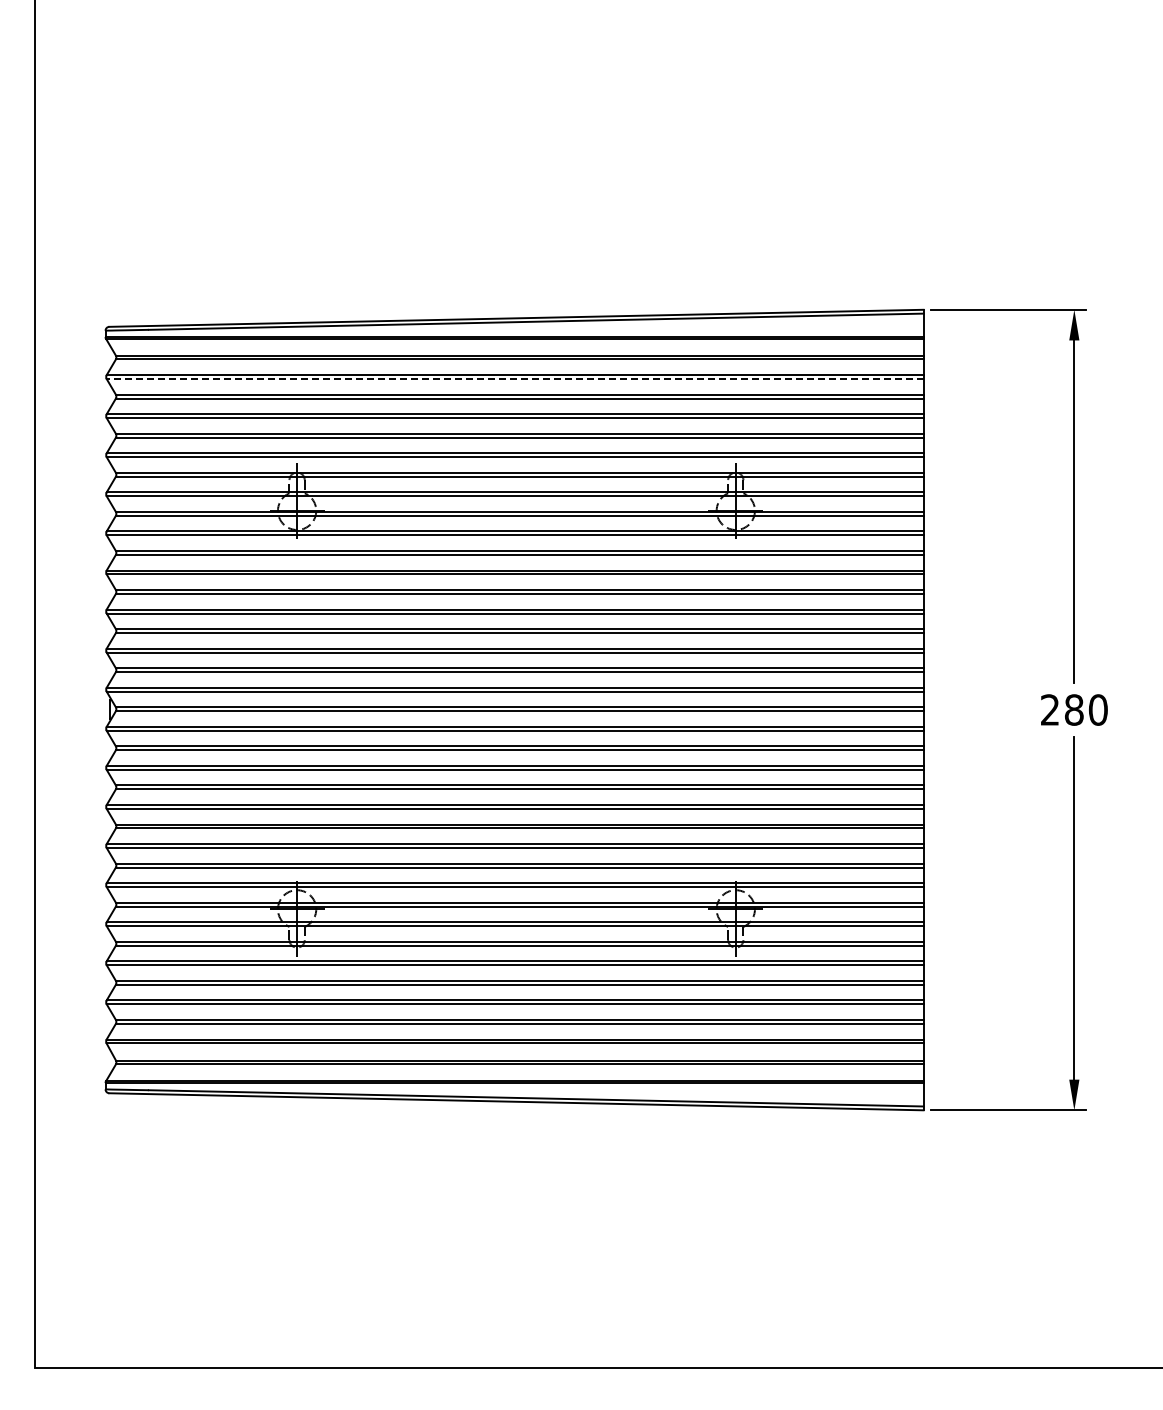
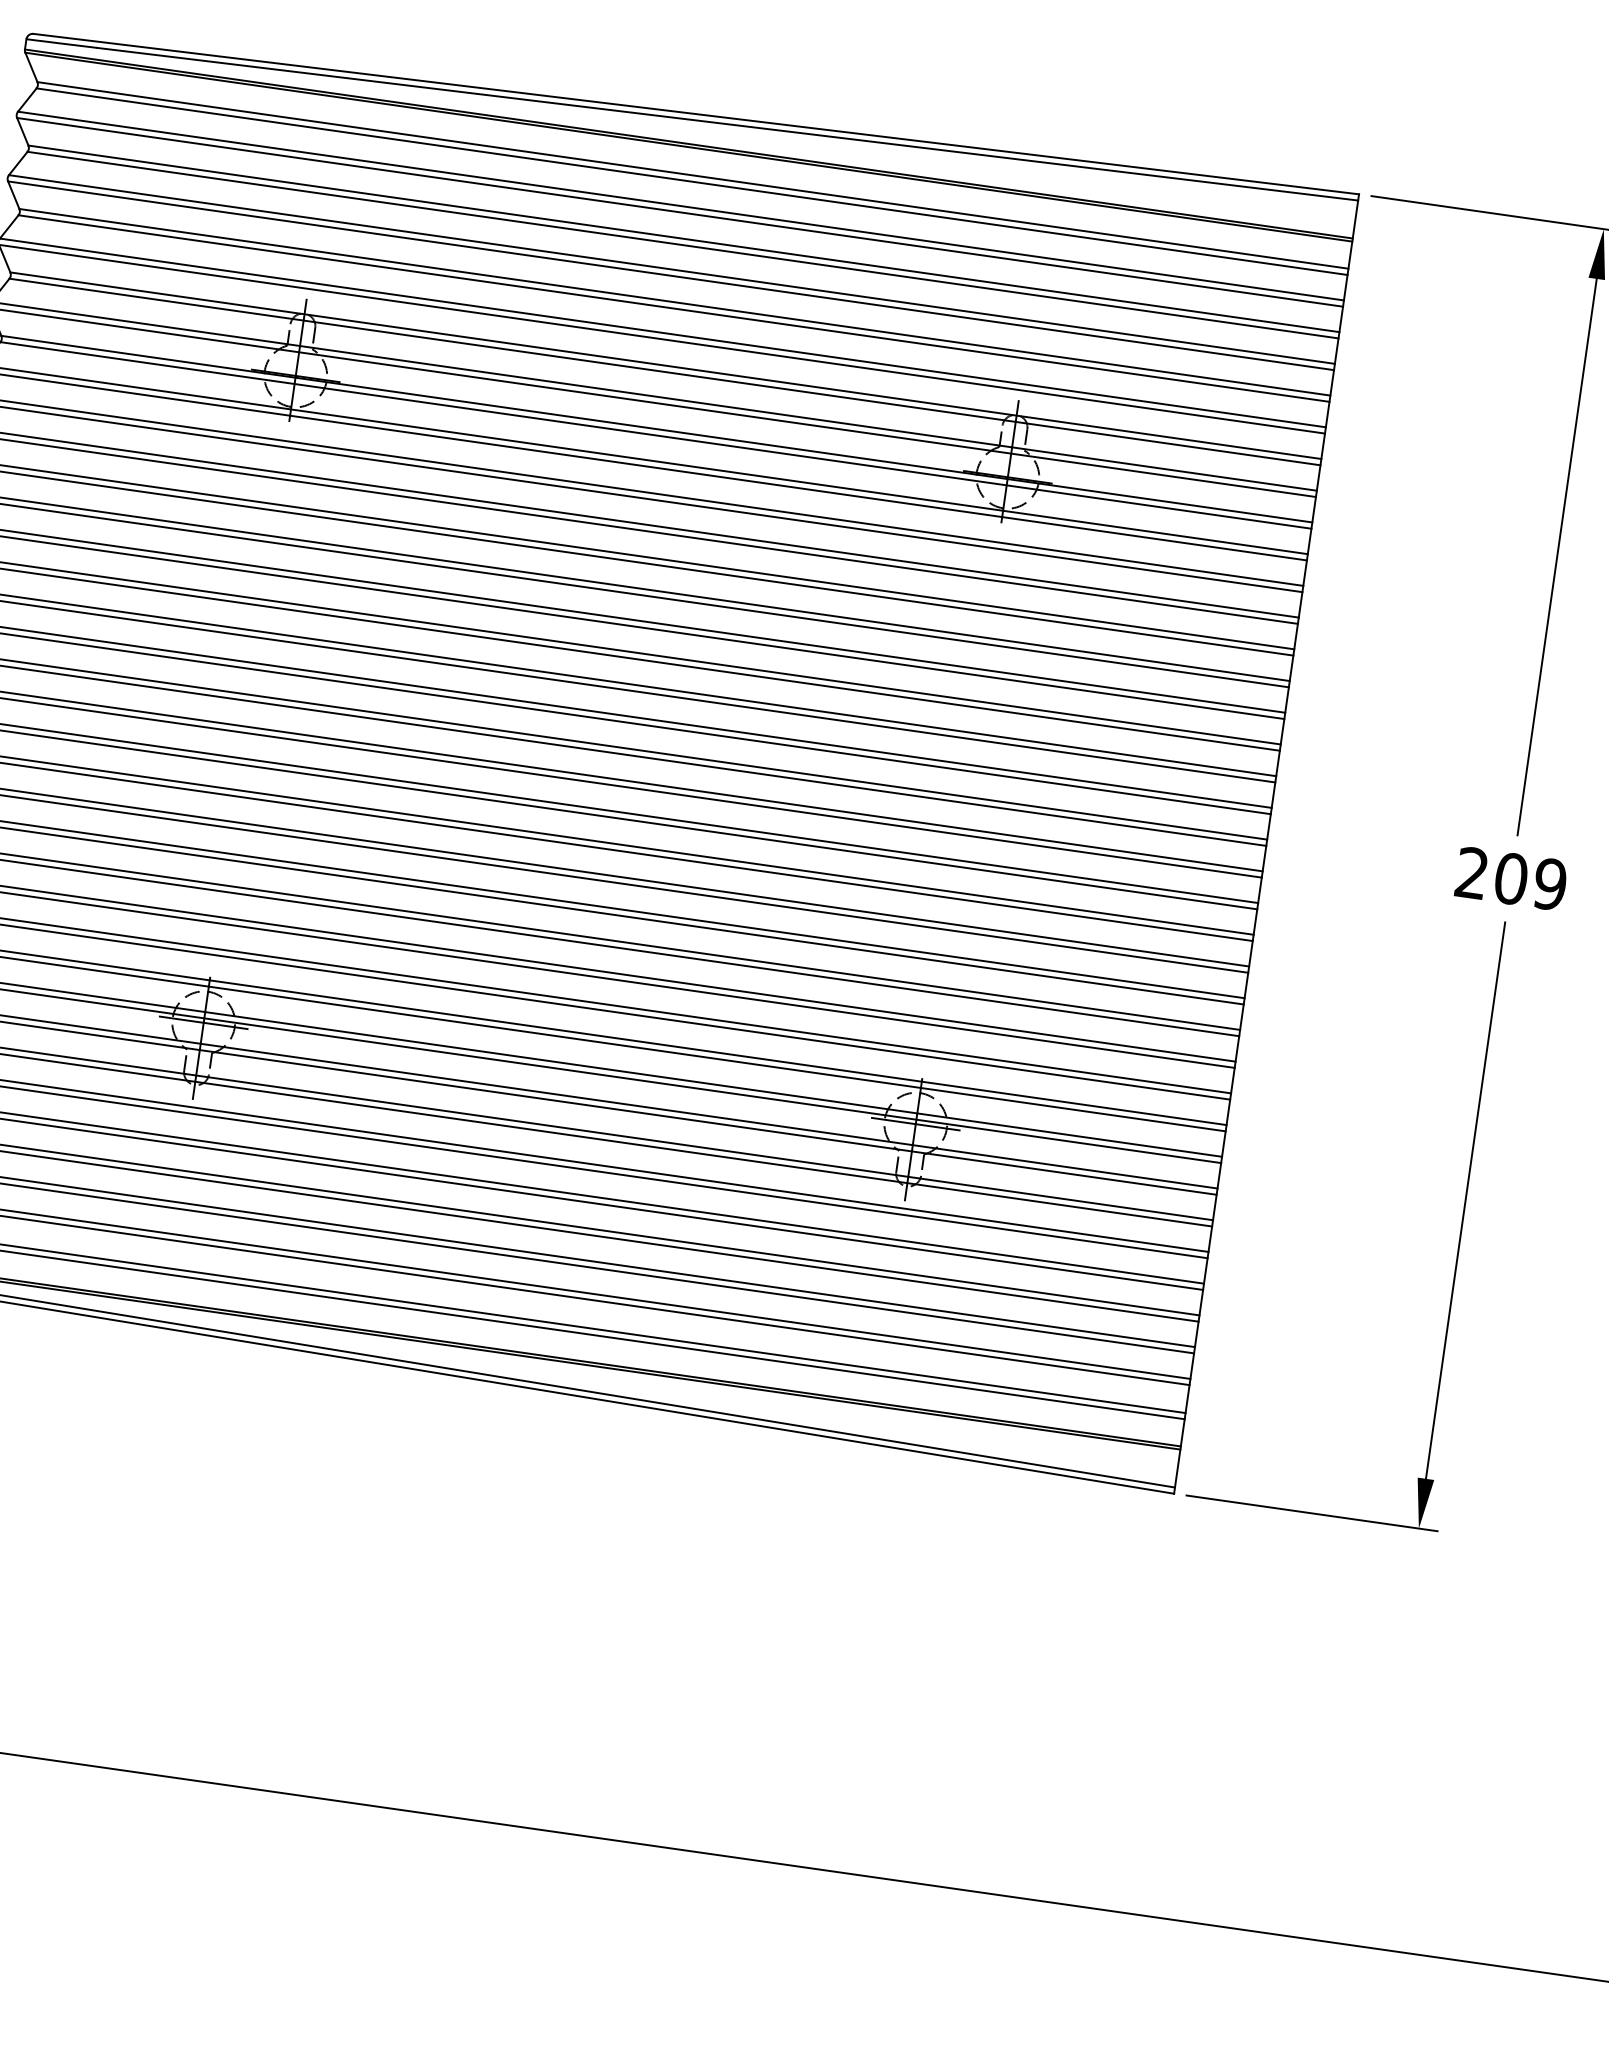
line: (514, 379) -> (678, 212), dashed -> solid
text: (1085, 709) -> (1529, 880), 280 -> 209

